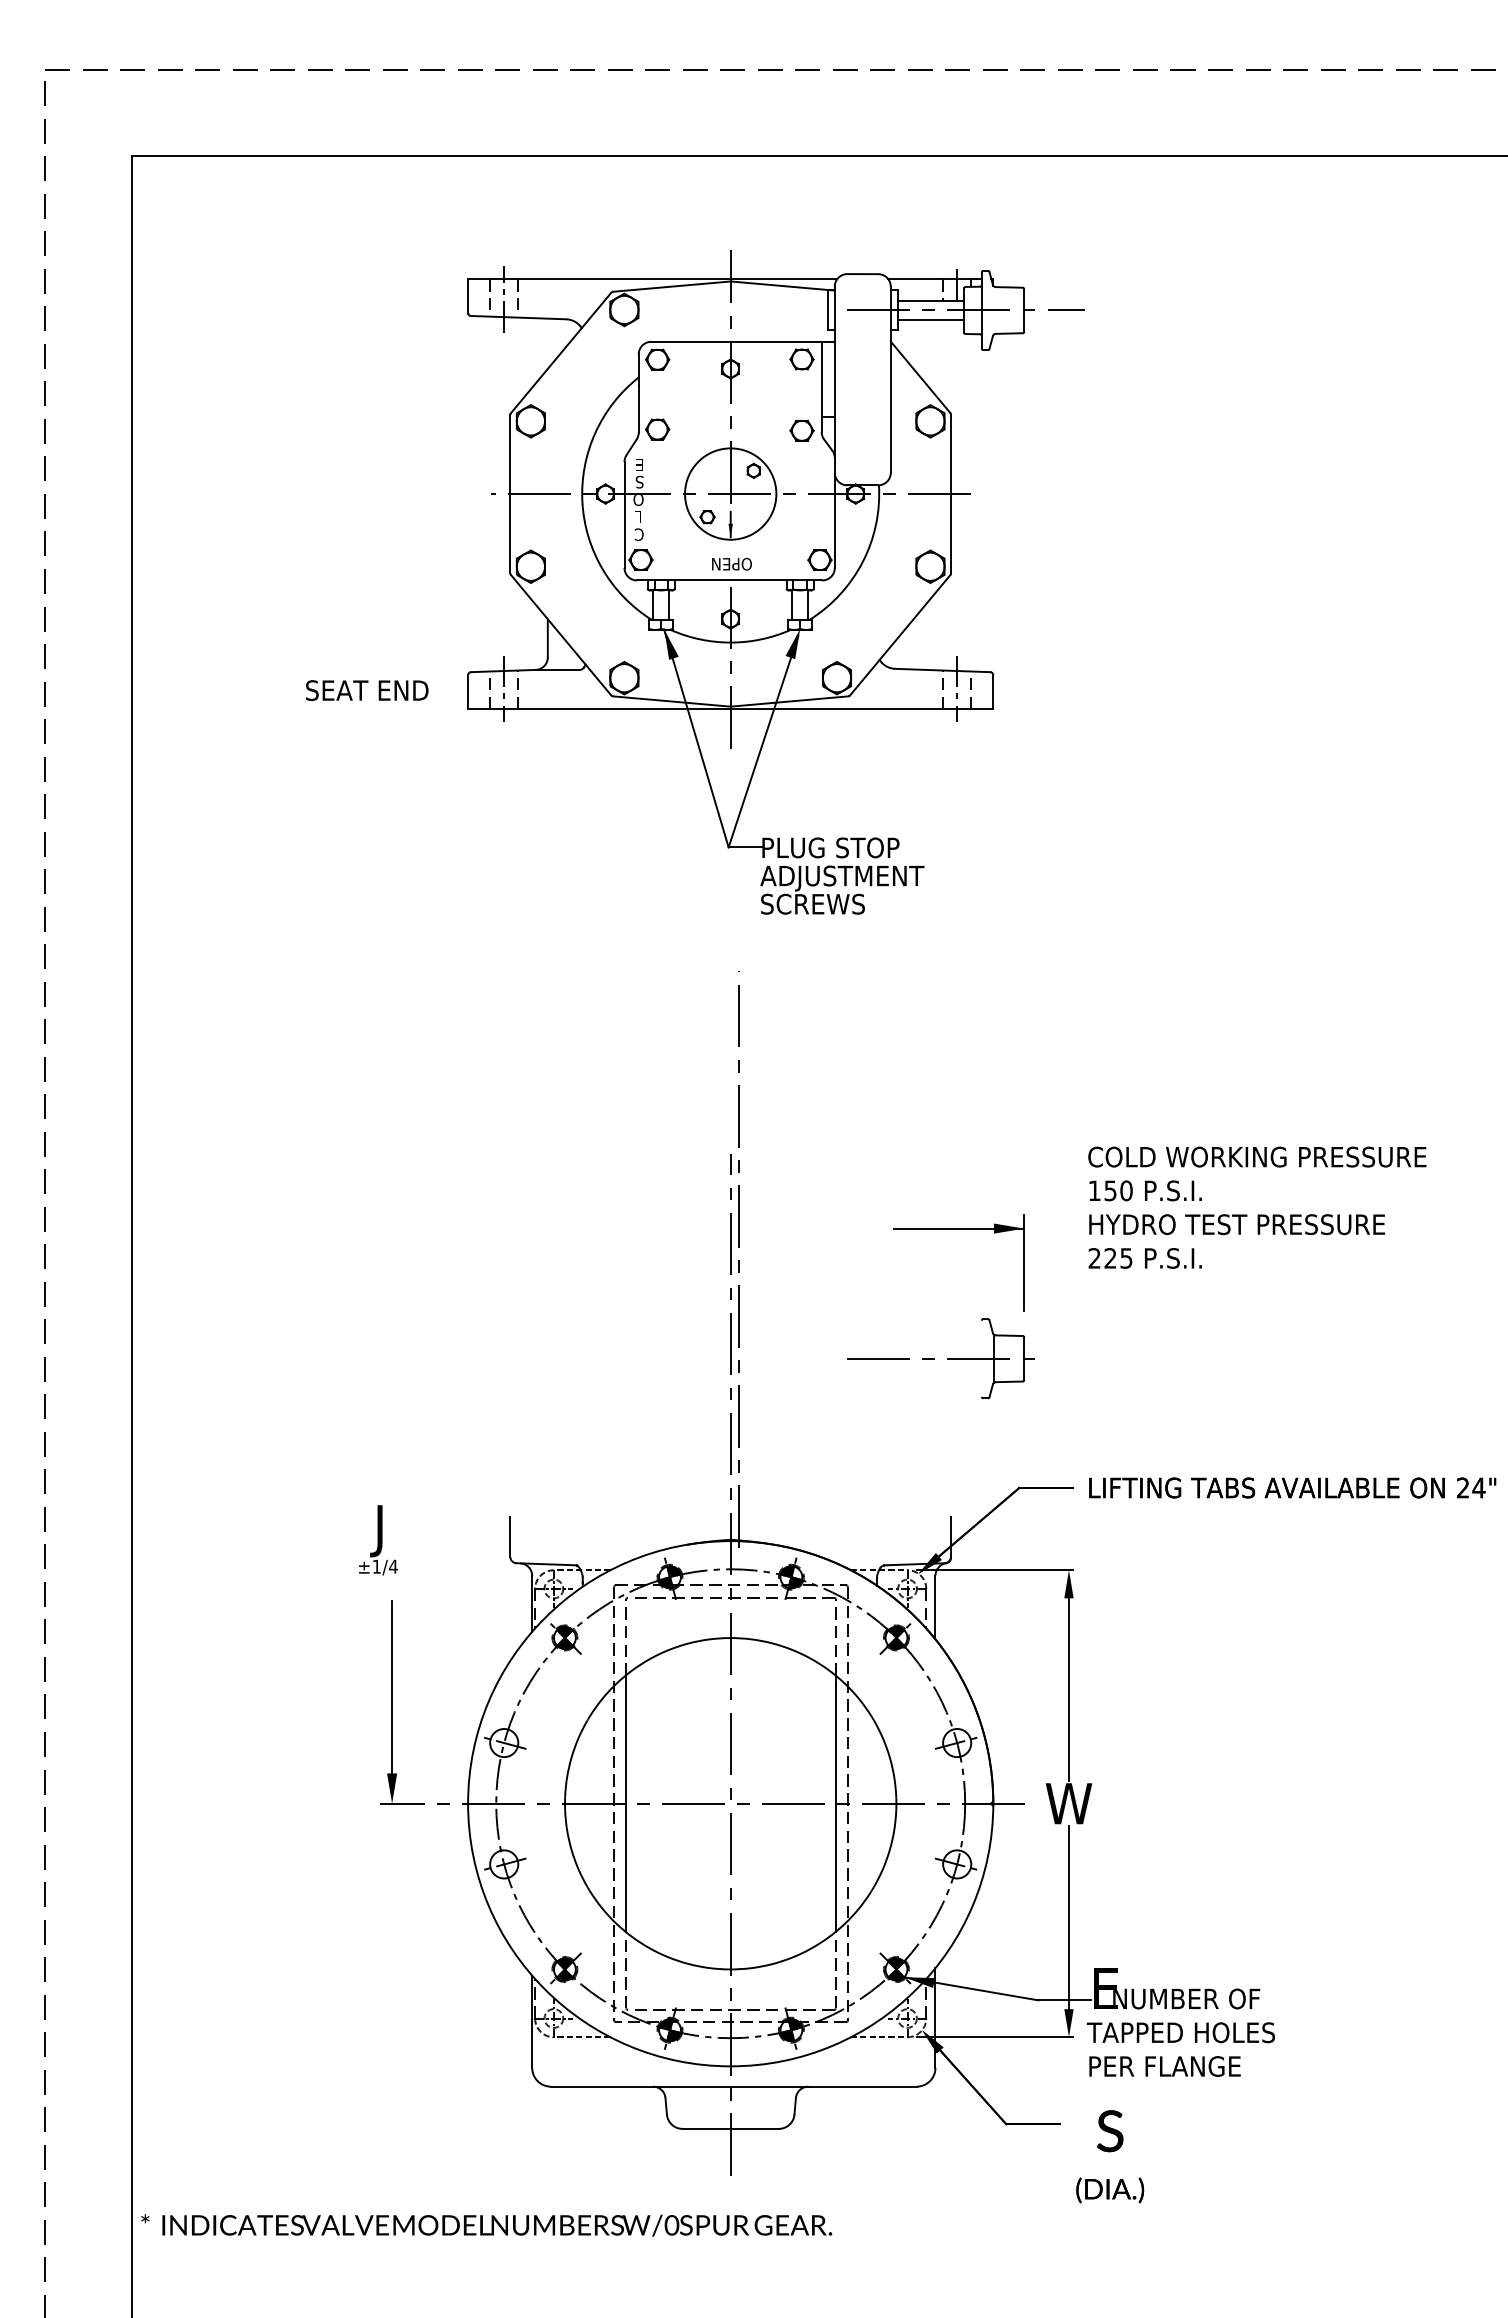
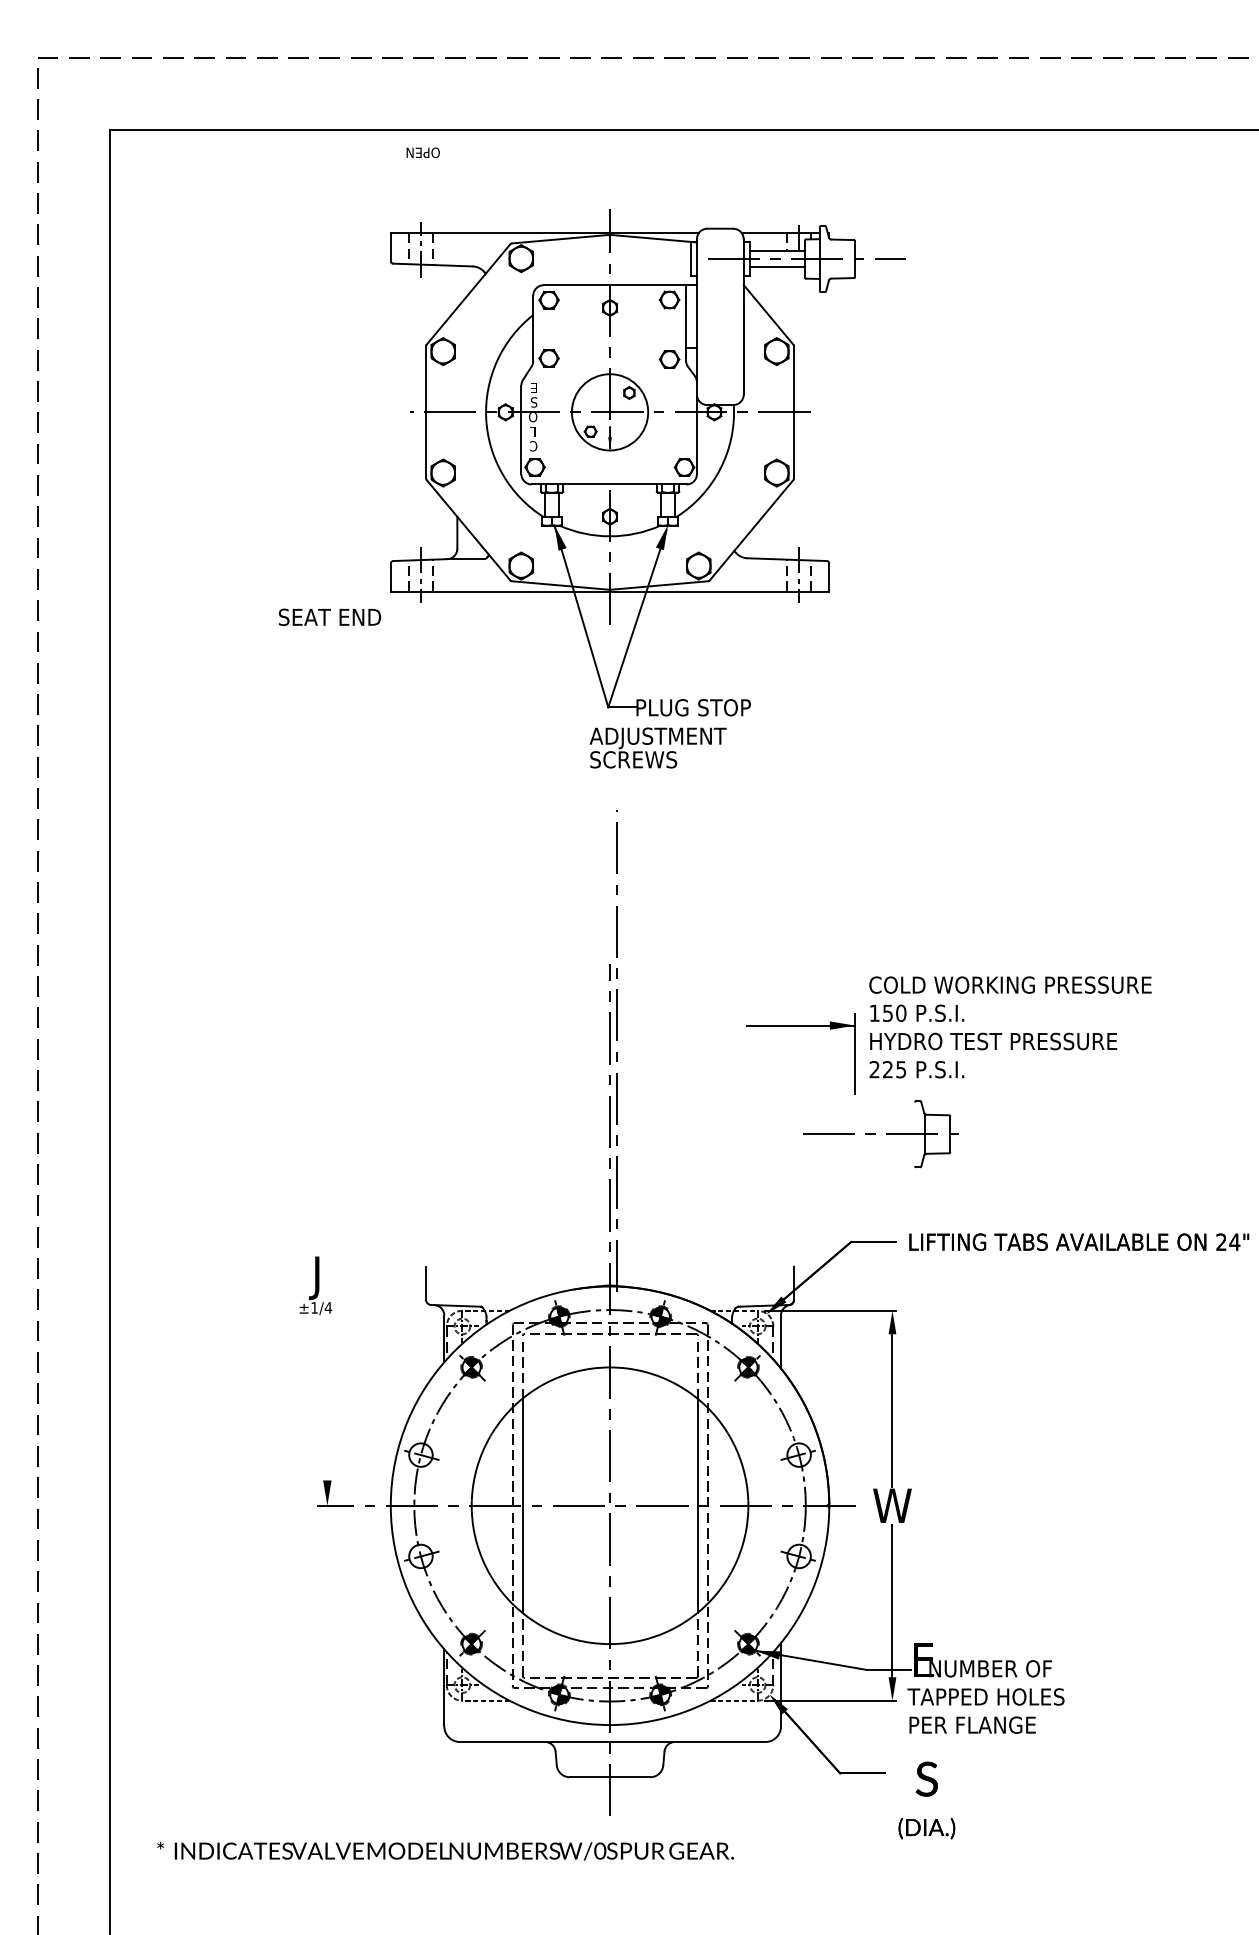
text: (731, 564) -> (422, 153), moved
text: (367, 690) -> (330, 617), moved
text: (842, 889) -> (658, 747), moved
text: (1257, 1207) -> (1010, 1027), moved
part: (940, 1358) -> (880, 1134), moved
line: (392, 1698) -> (327, 1417), removed
text: (486, 2225) -> (445, 1851), moved

